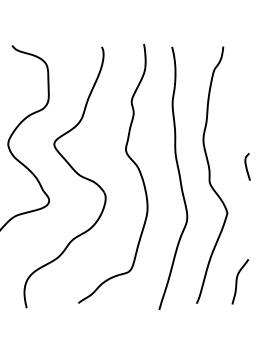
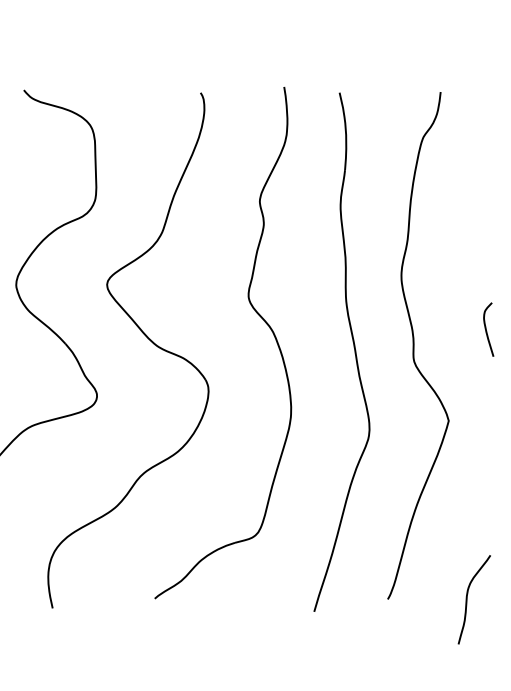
curve: (237, 281) -> (468, 599), moved

